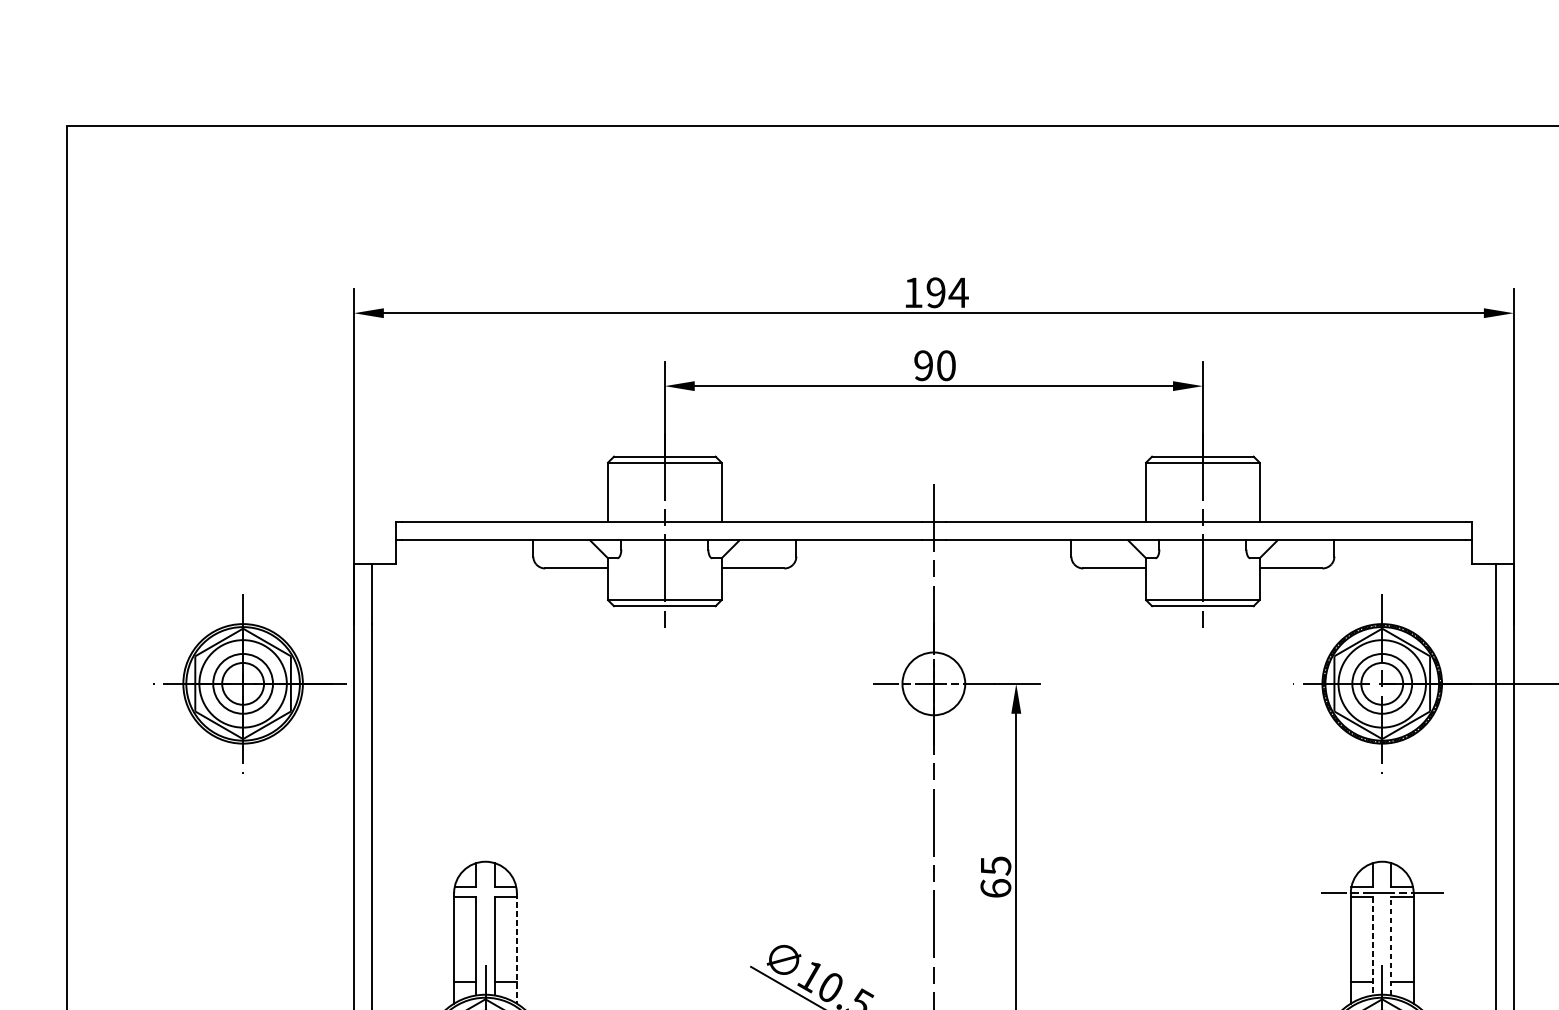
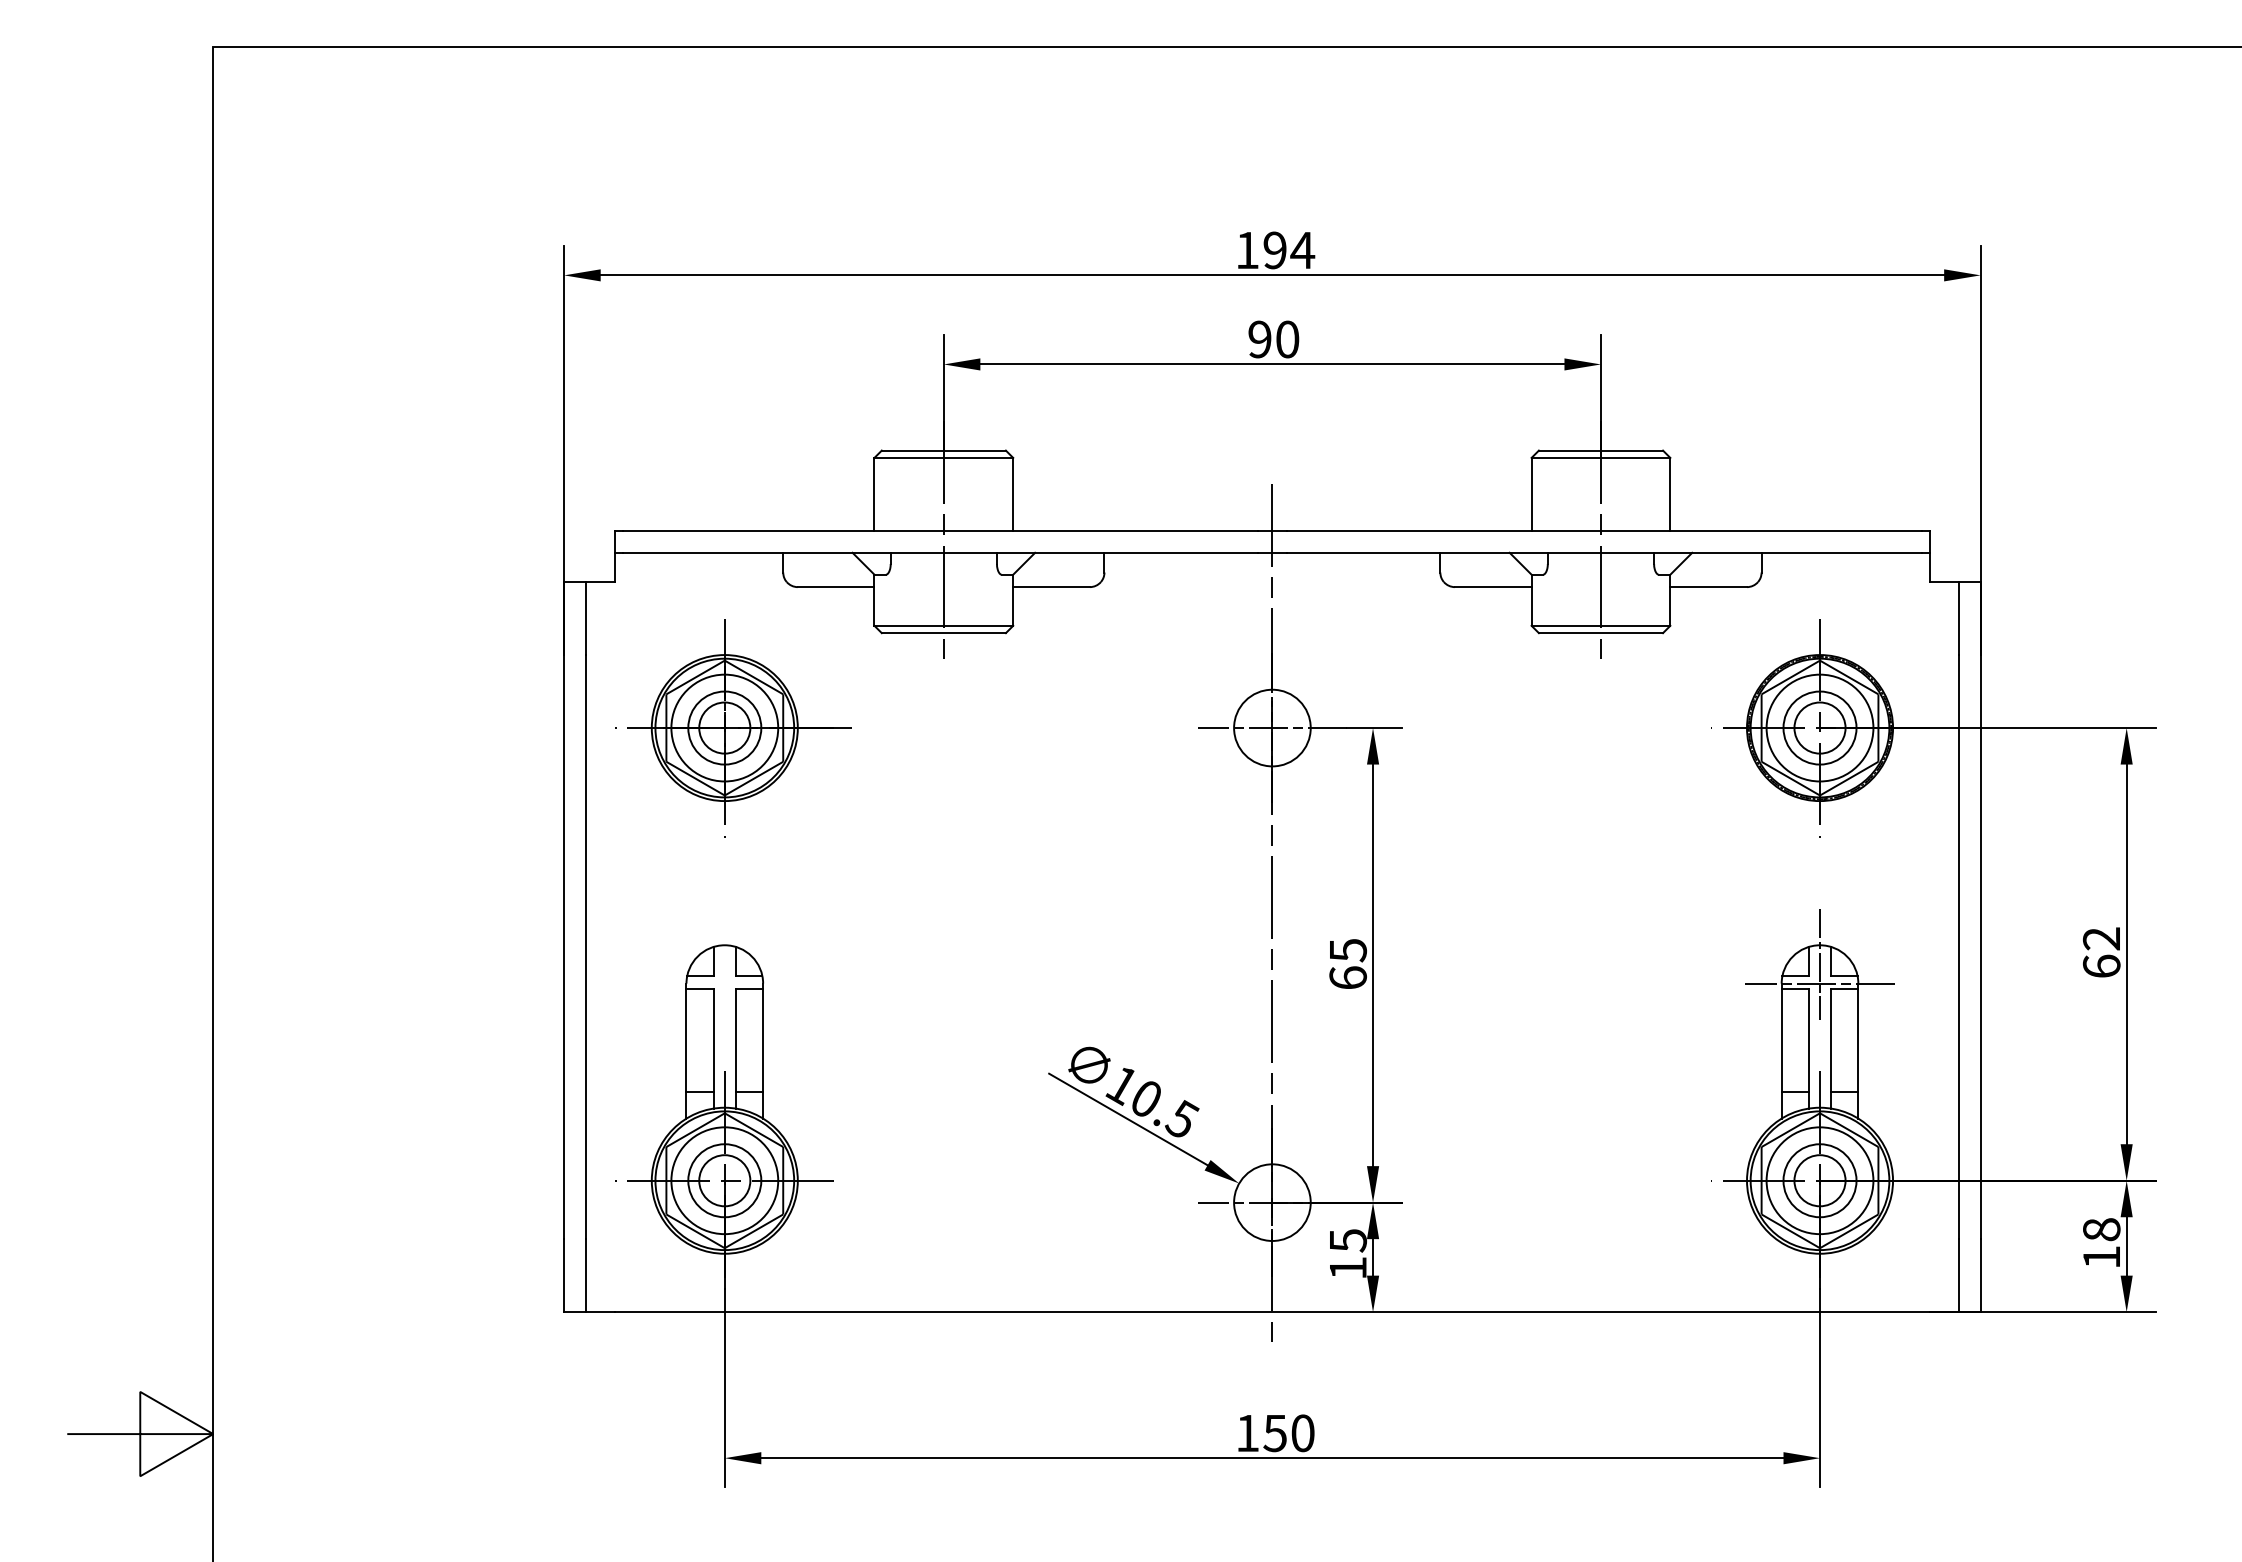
part: (250, 684) -> (733, 728), moved
line: (1382, 877) -> (1820, 964), added
line: (1372, 946) -> (1808, 1048), dashed -> solid
line: (1391, 946) -> (1831, 1048), dashed -> solid
line: (517, 948) -> (763, 1051), dashed -> solid

